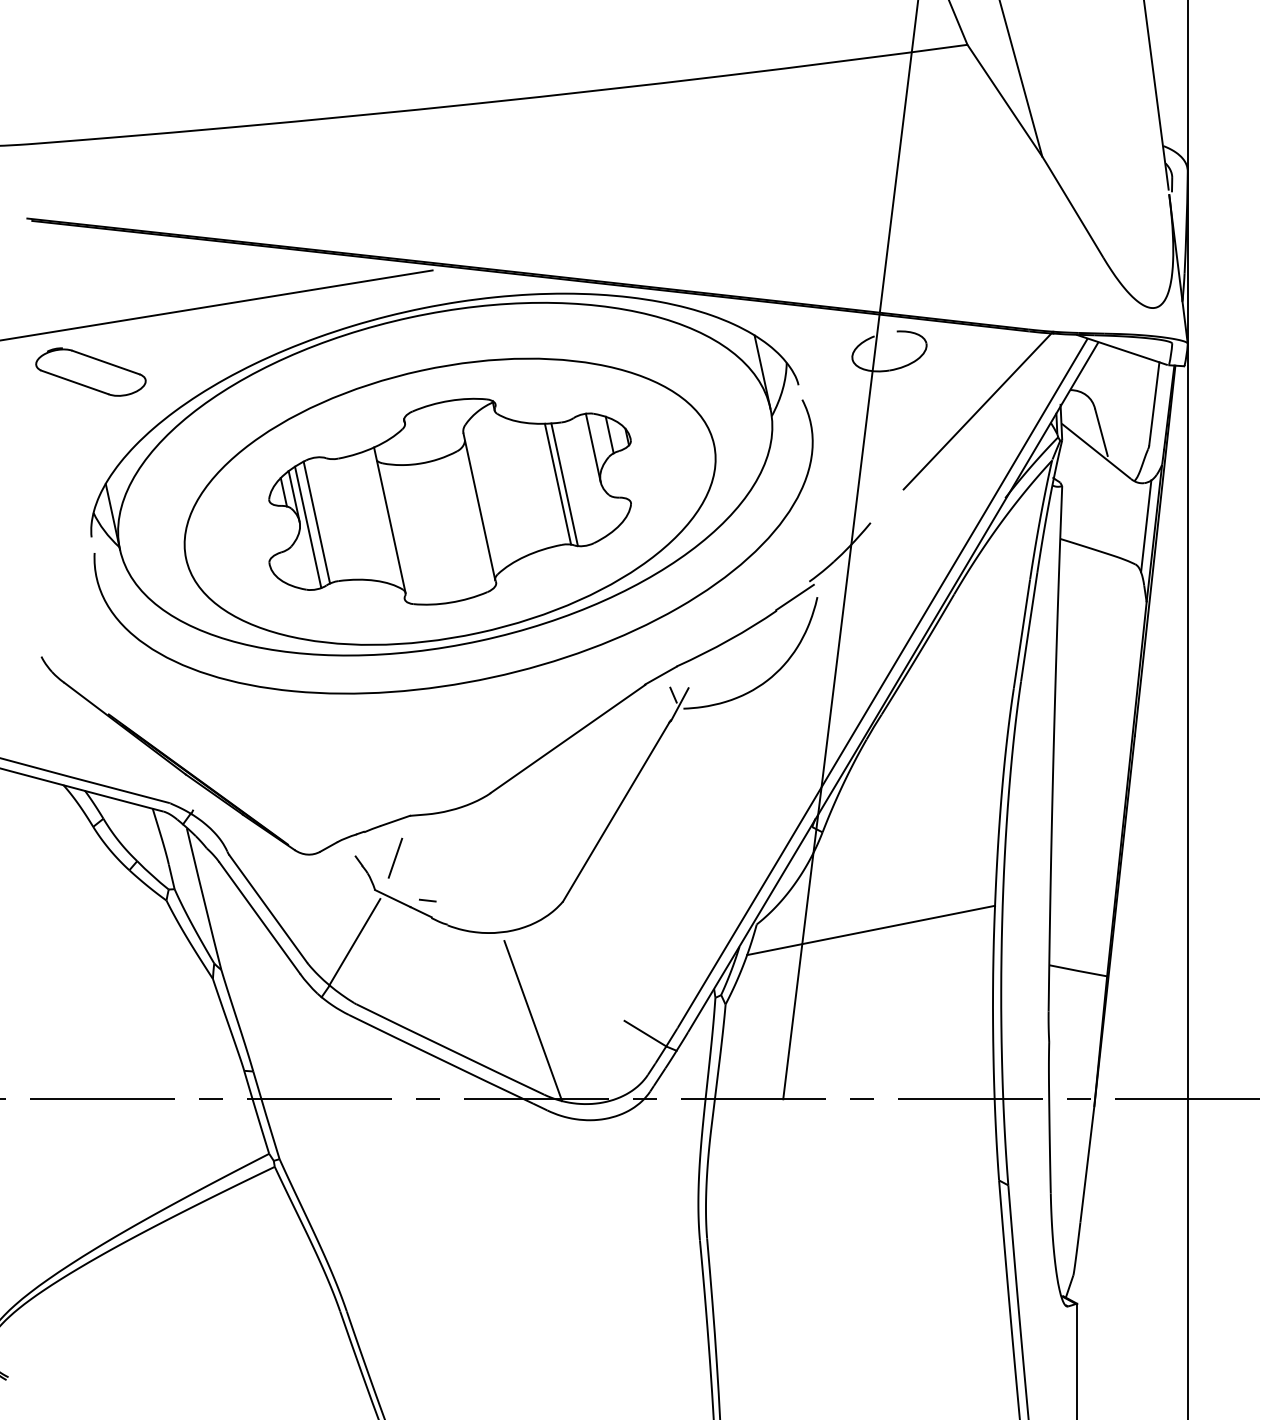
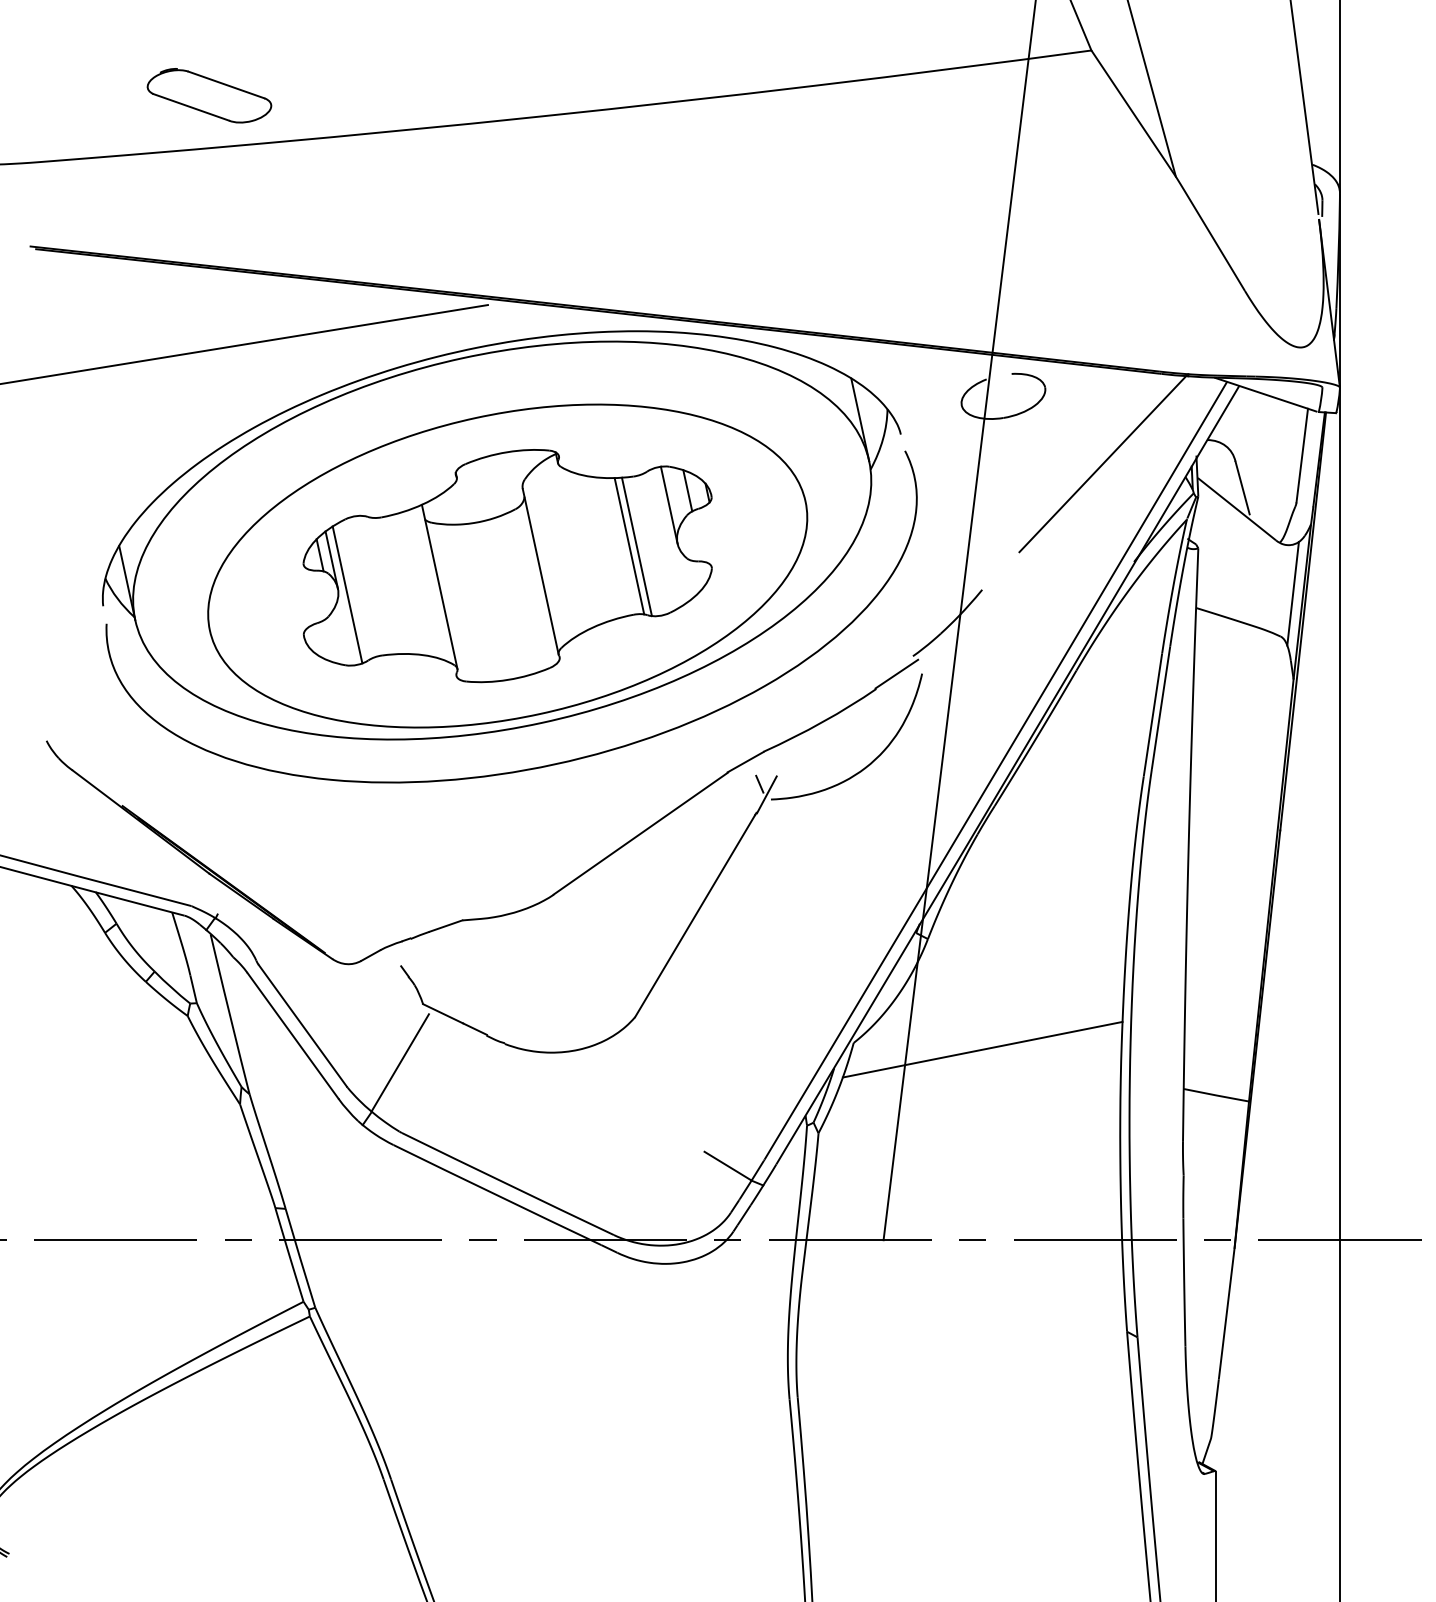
part: (90, 371) -> (209, 95), moved
line: (316, 522) -> (357, 589), removed
line: (394, 858) -> (445, 968), removed
line: (427, 900) -> (482, 1015), removed
line: (533, 1020) -> (601, 1151), removed

